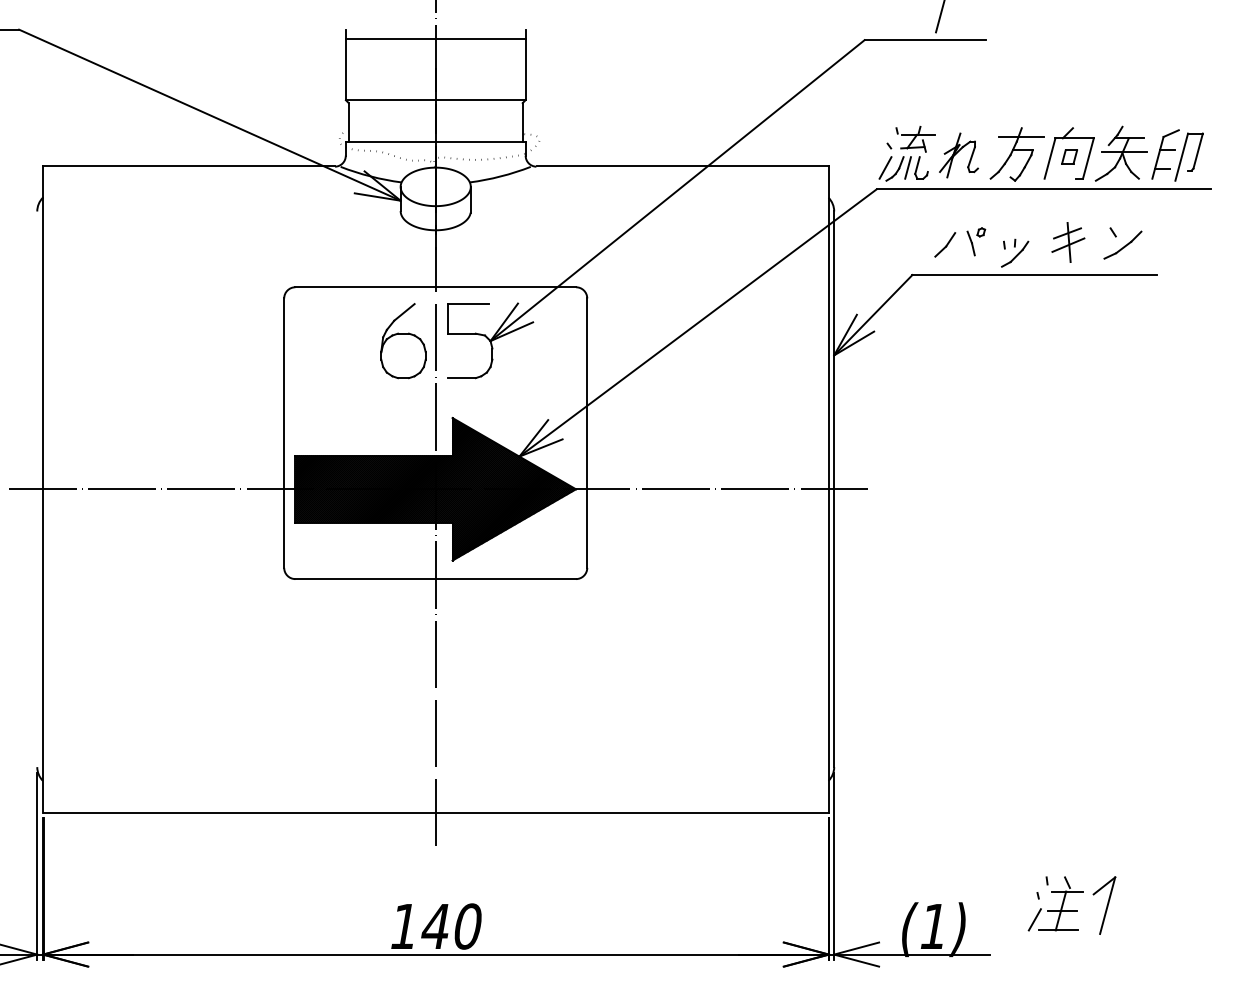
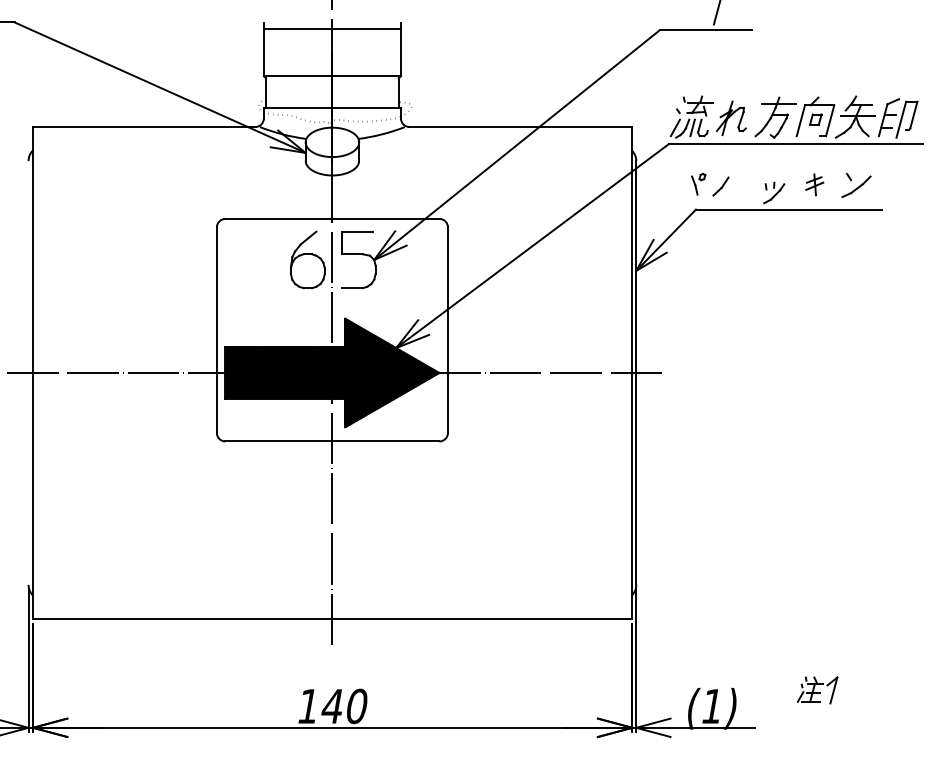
part: (976, 242) -> (698, 184), moved
part: (1067, 242) -> (814, 184), size x0.7
part: (1071, 905) -> (817, 690), size x0.6

